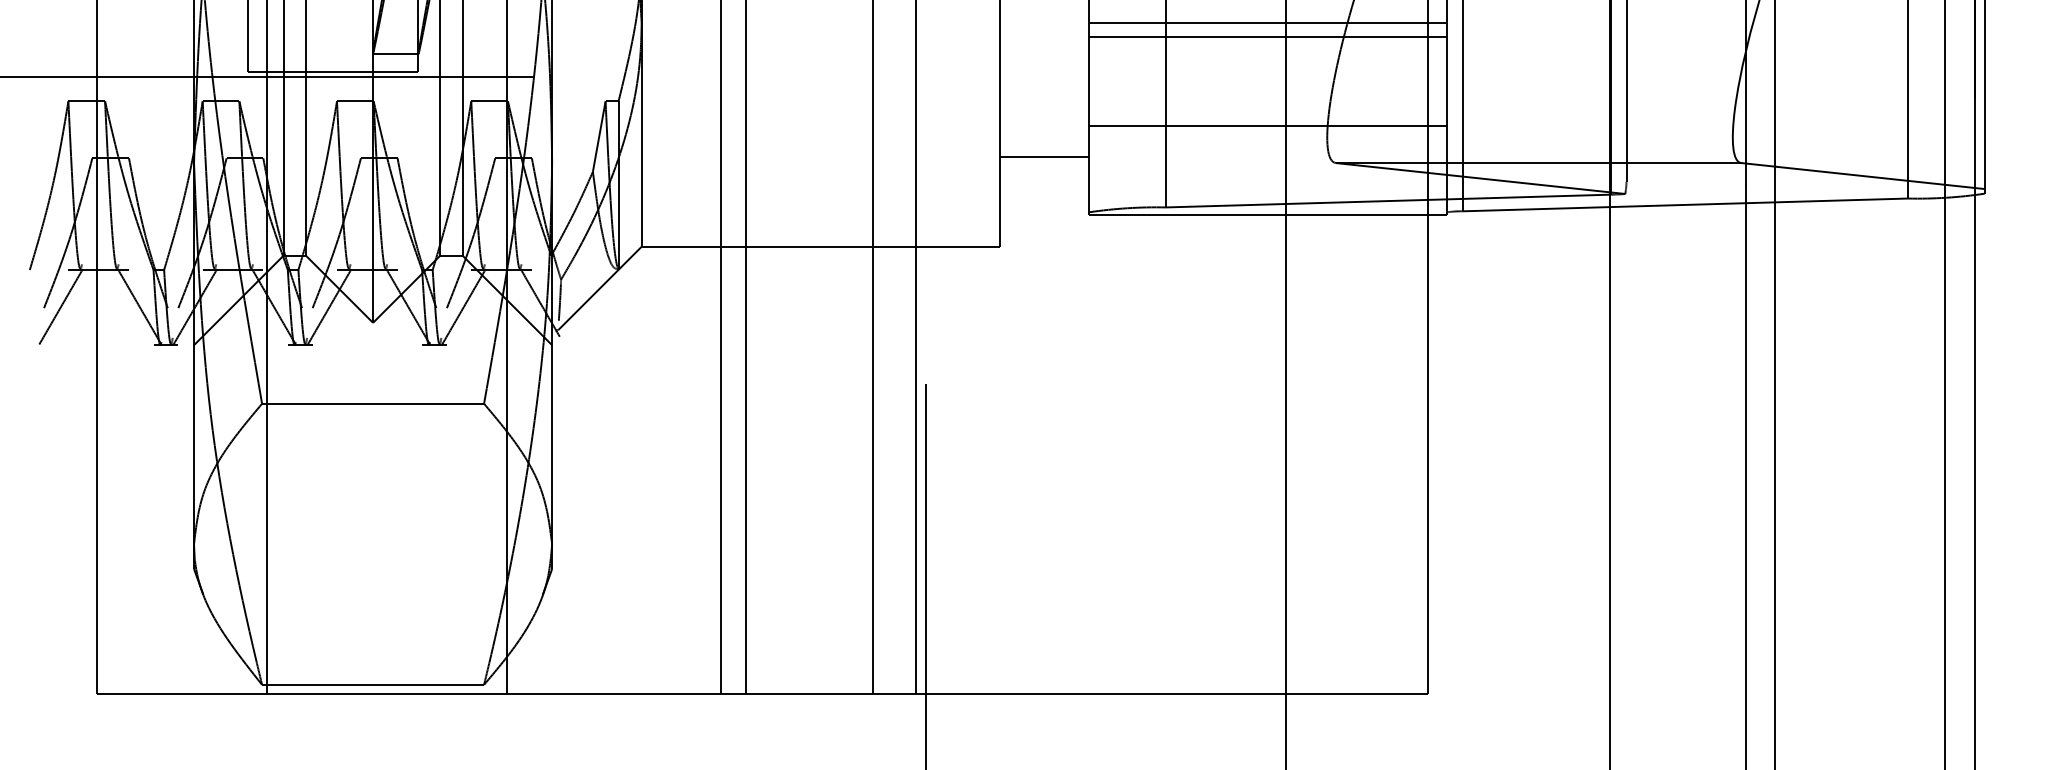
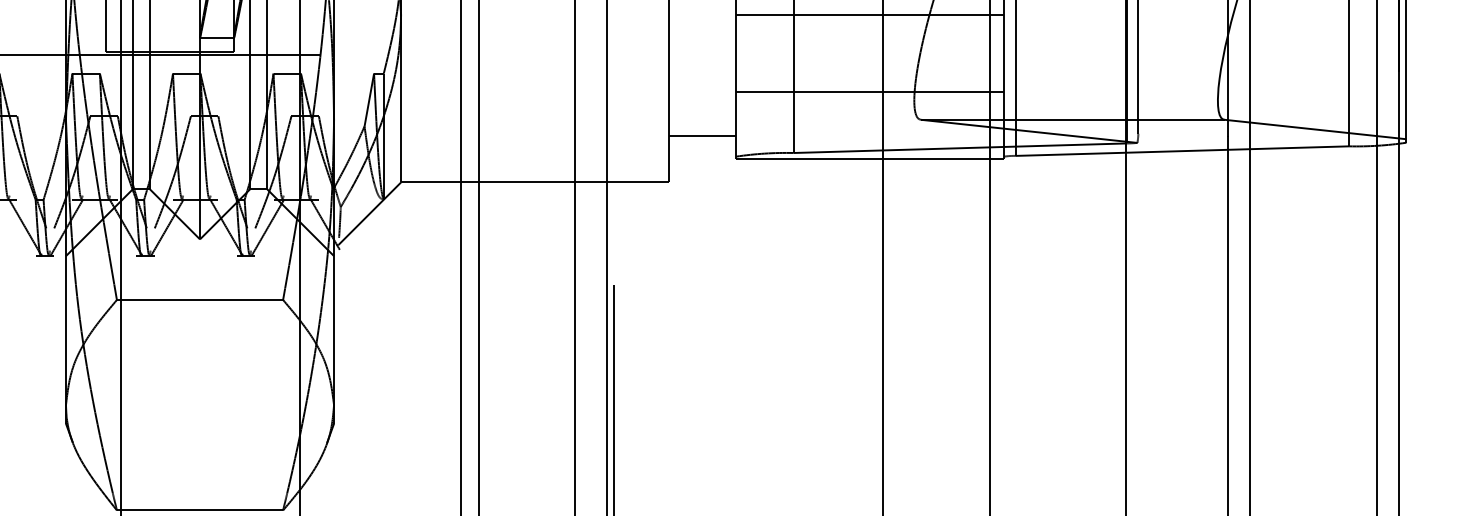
line: (1268, 37) -> (870, 25), removed
line: (1044, 157) -> (702, 135), moved

